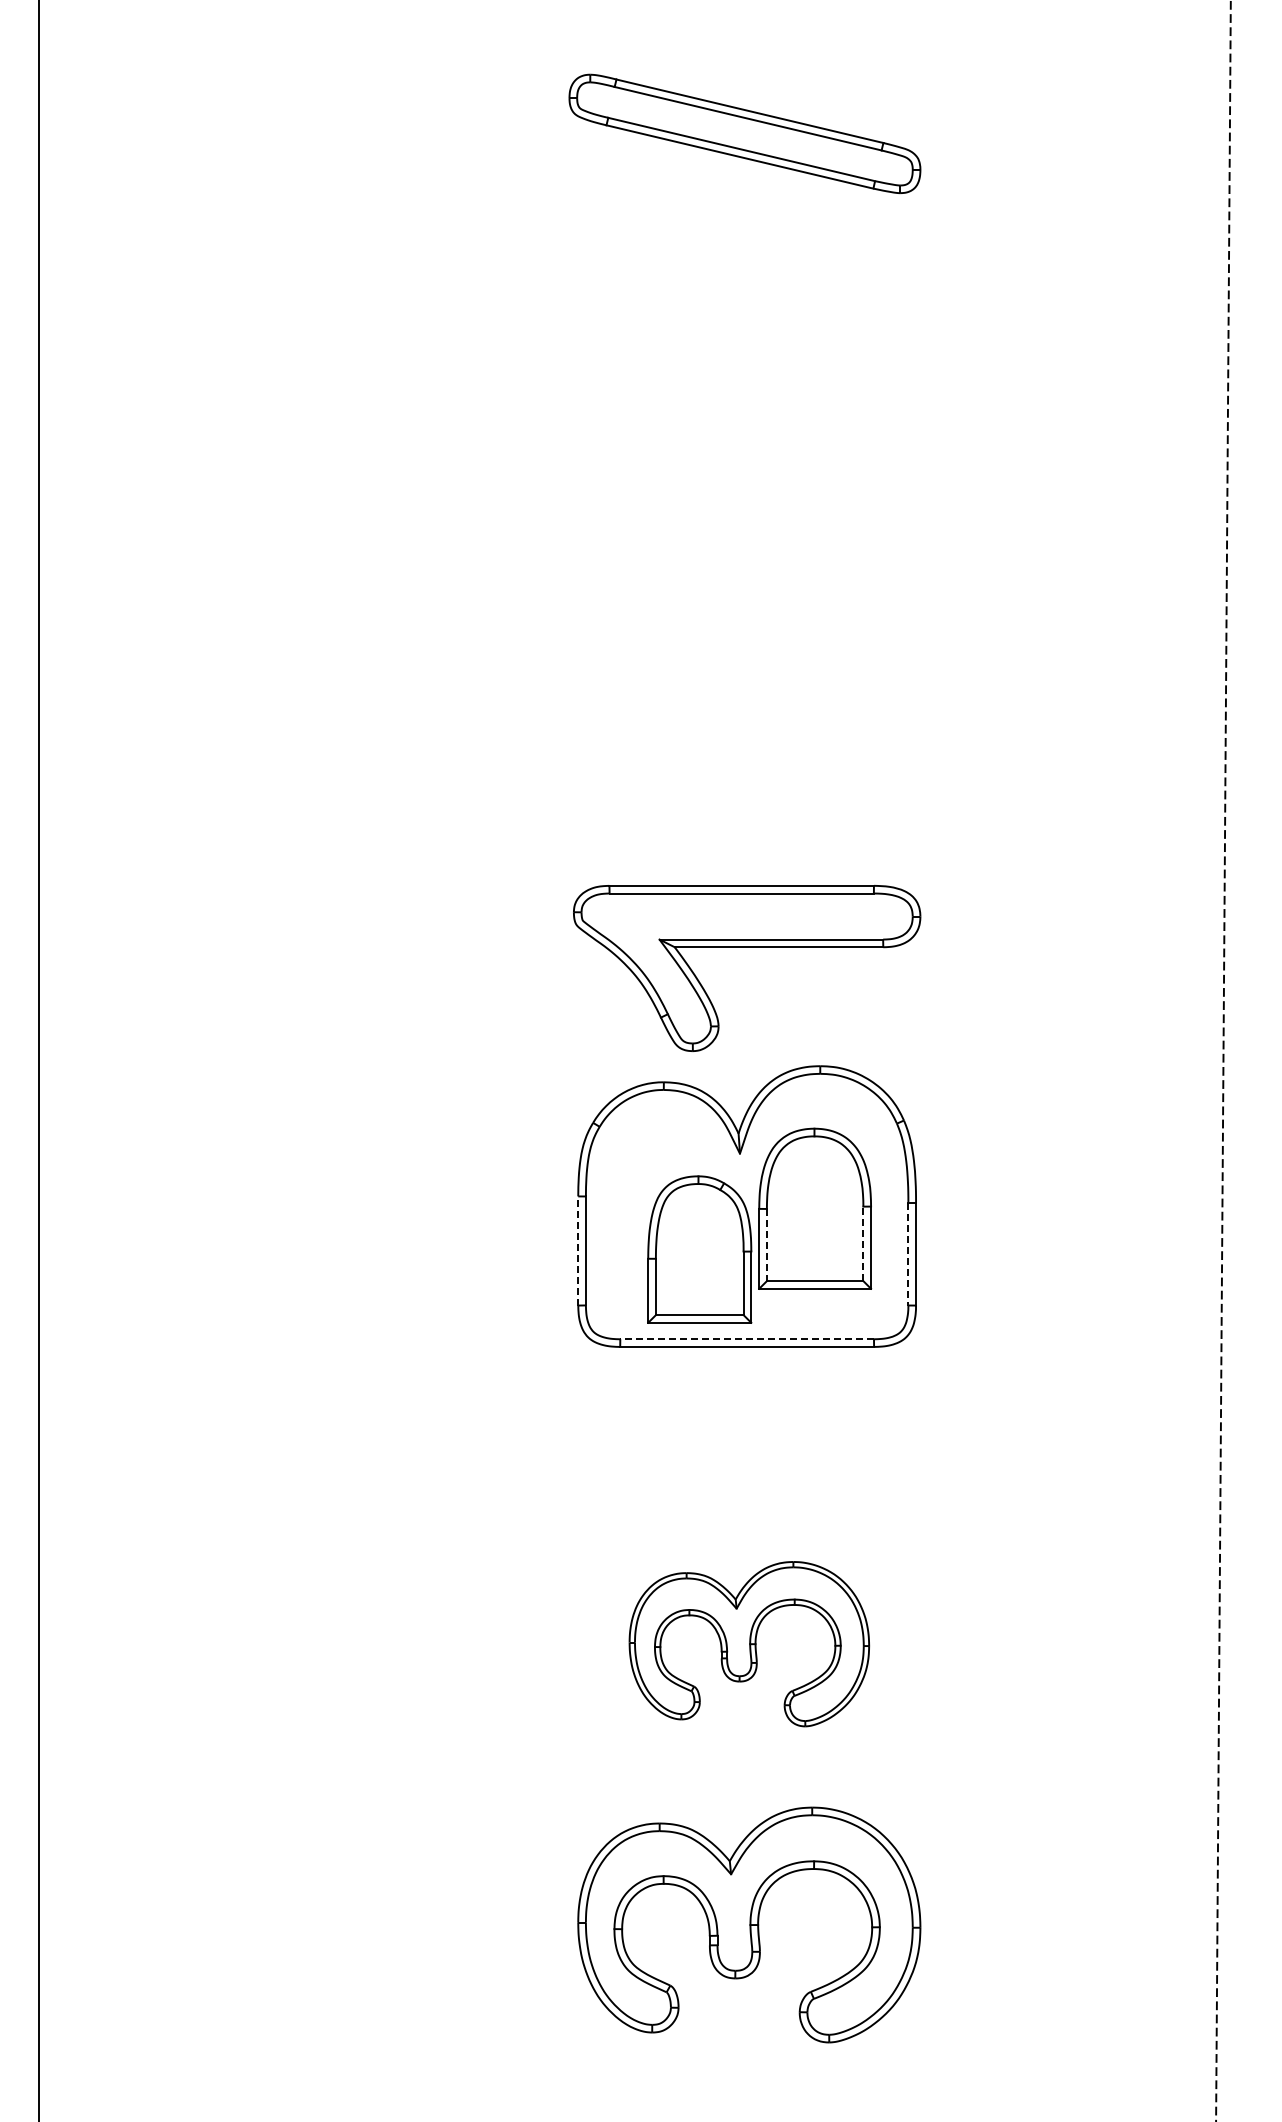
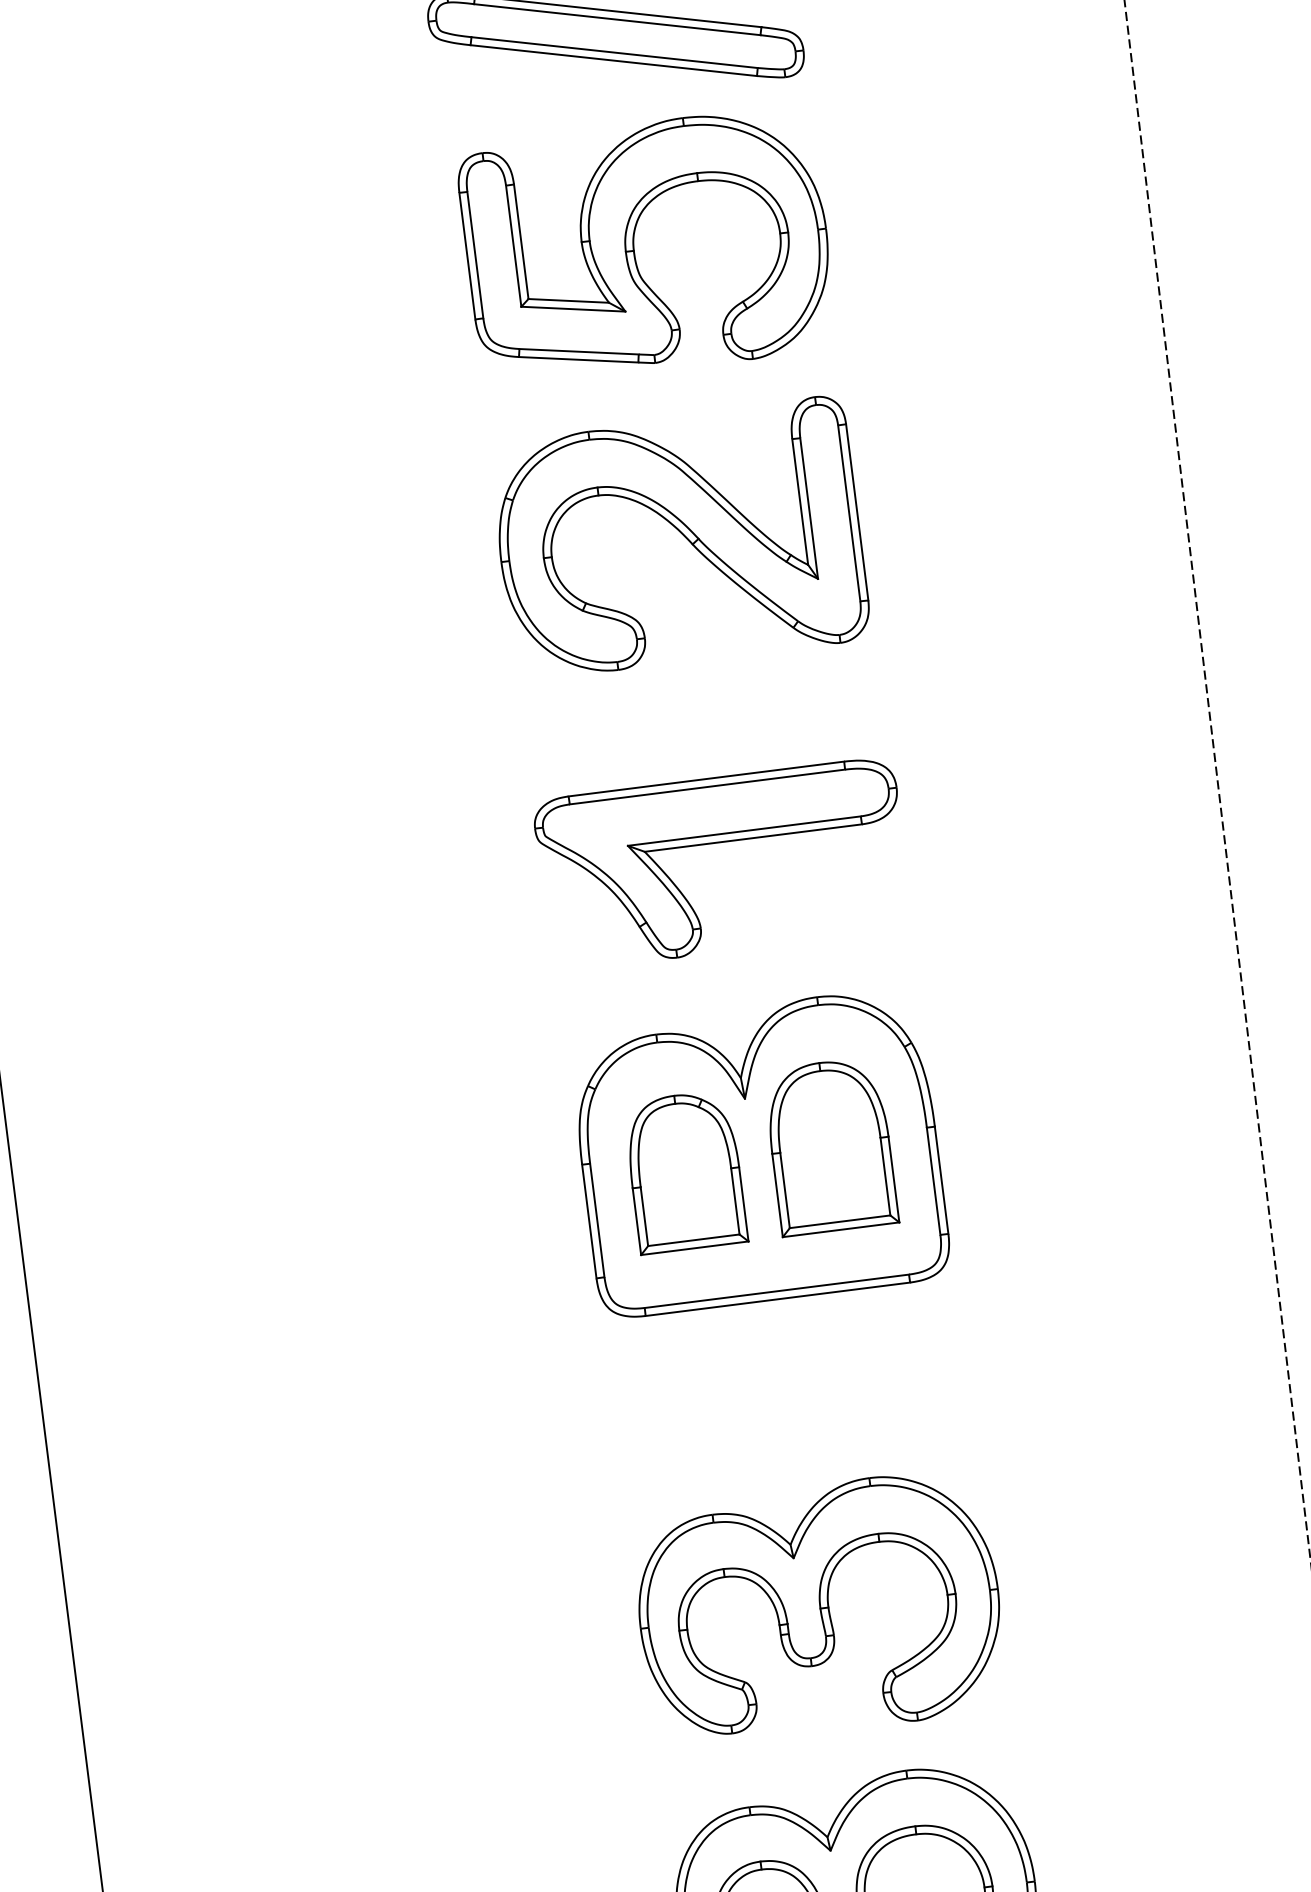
part: (737, 337) -> (635, 248), added
part: (744, 616) -> (679, 538), added
part: (747, 947) -> (720, 842), moved
line: (863, 1243) -> (885, 1176), dashed -> solid
line: (766, 1245) -> (784, 1191), dashed -> solid
part: (699, 1249) -> (684, 1171), moved
line: (578, 1250) -> (589, 1221), dashed -> solid
line: (908, 1254) -> (933, 1181), dashed -> solid
line: (747, 1339) -> (777, 1291), dashed -> solid
part: (749, 1643) -> (819, 1607), size x1.43

